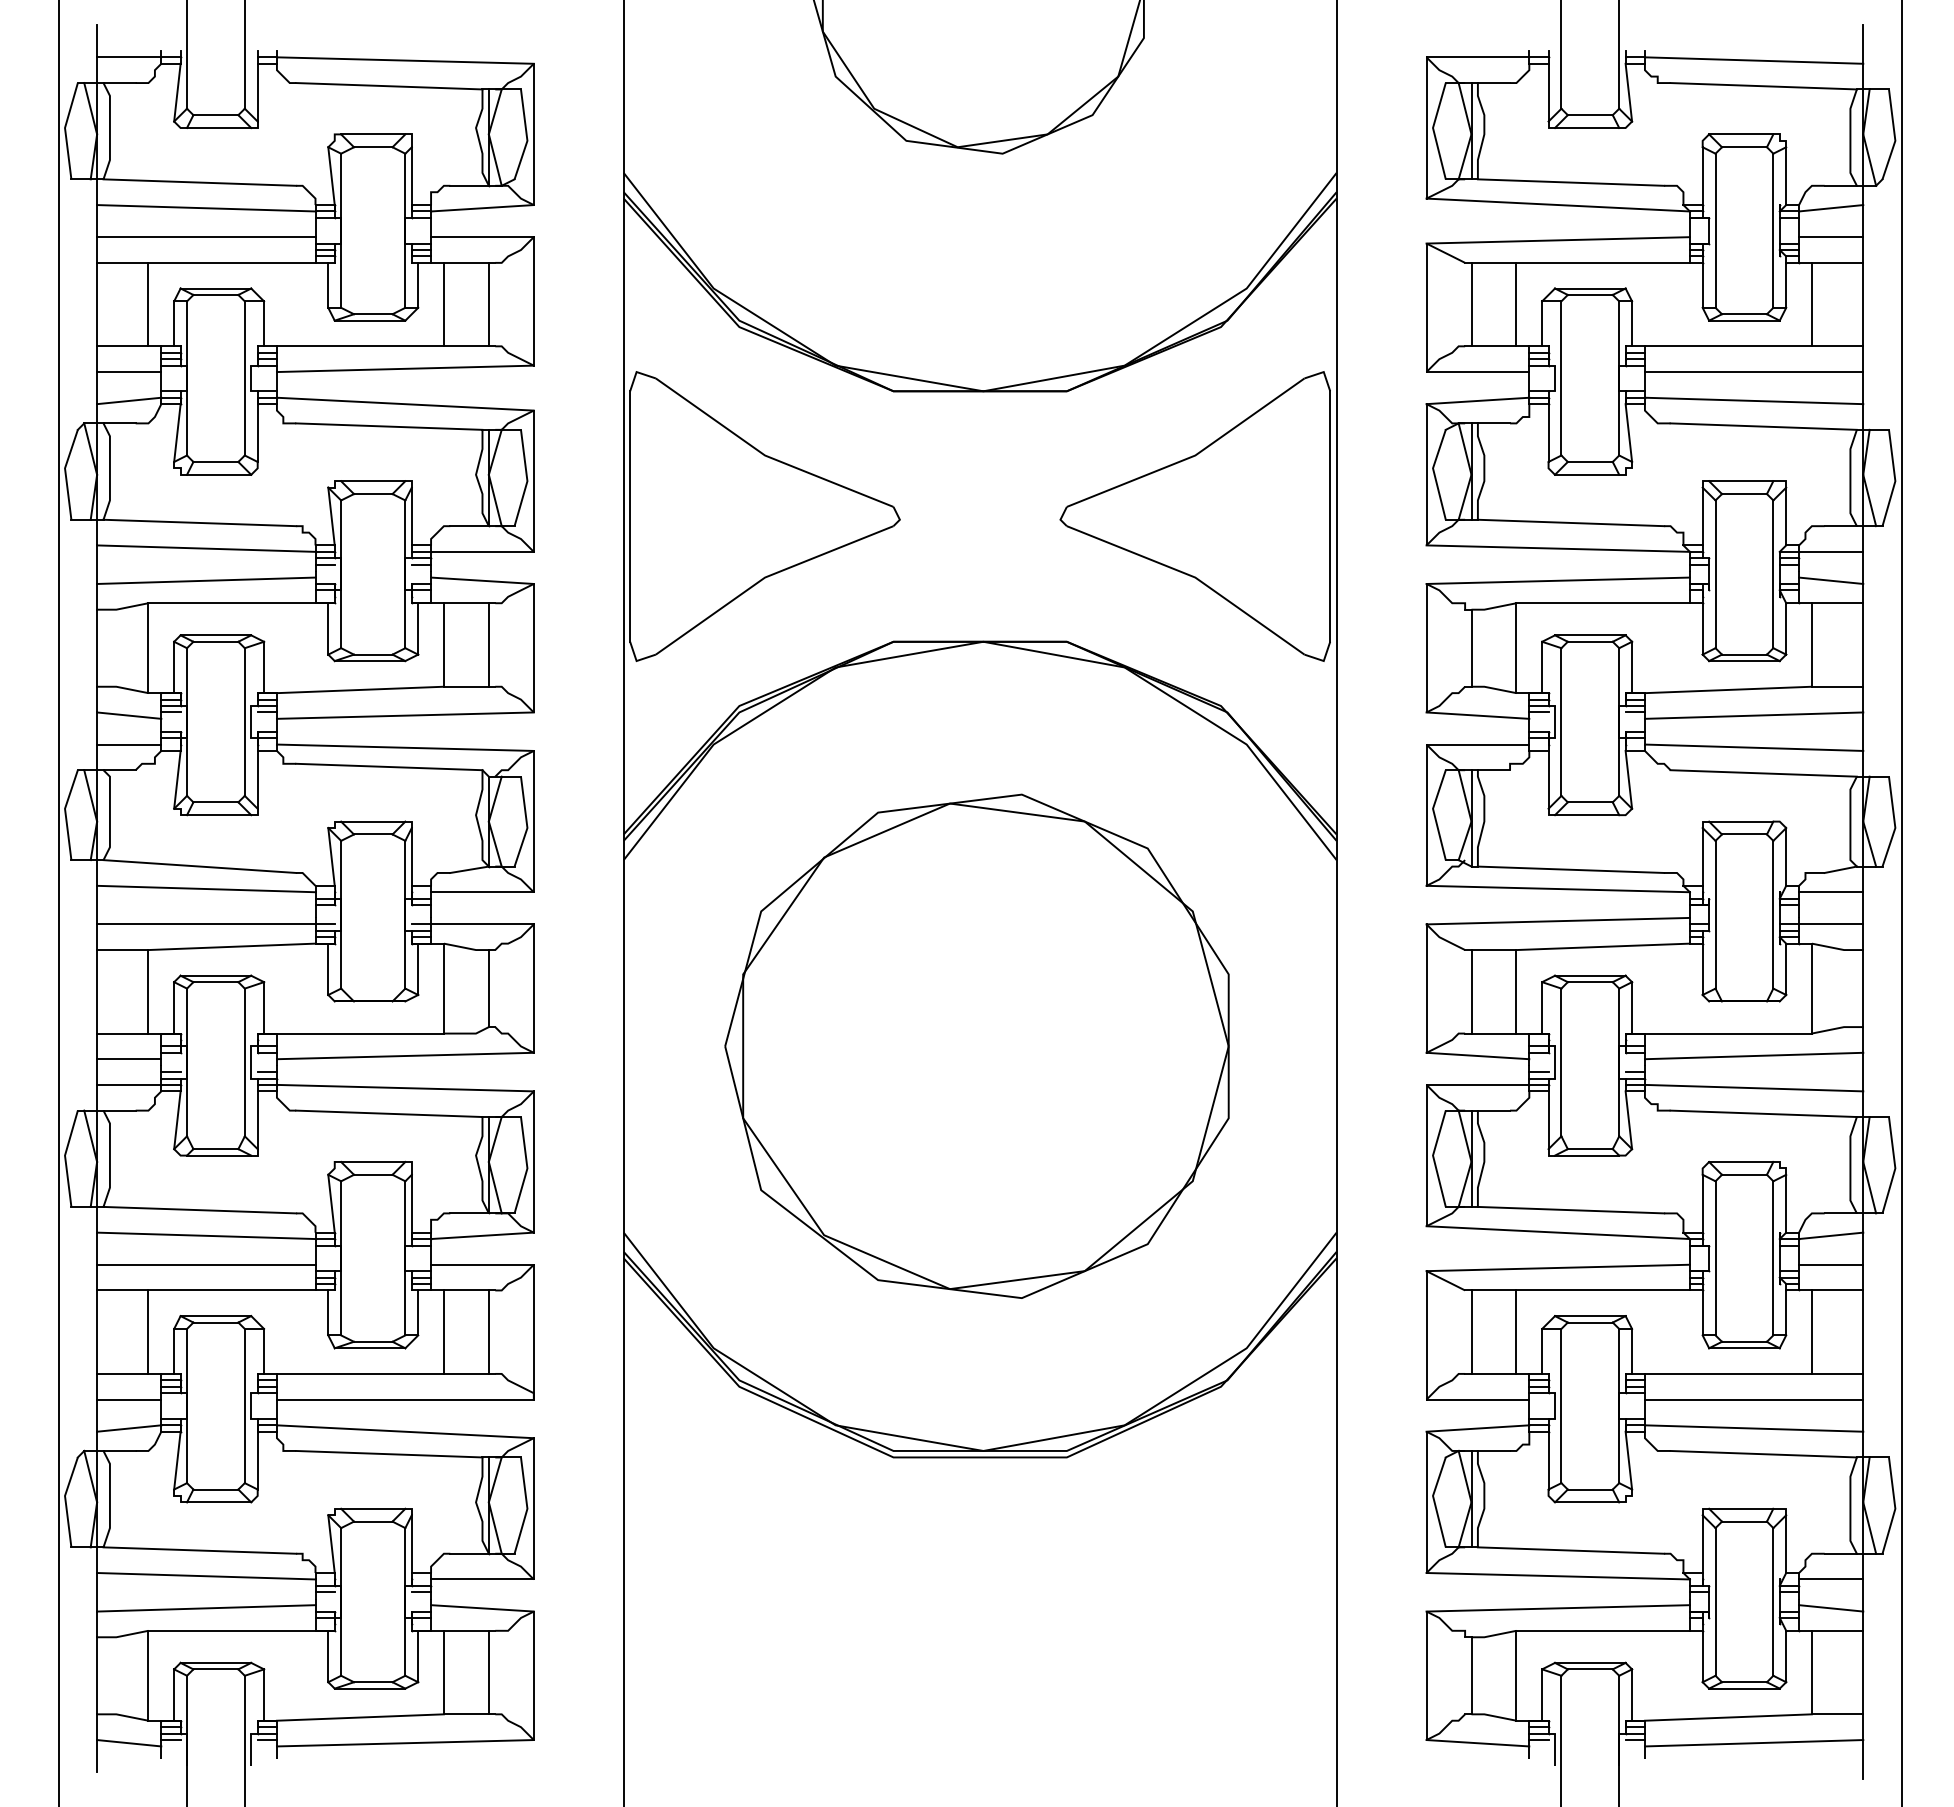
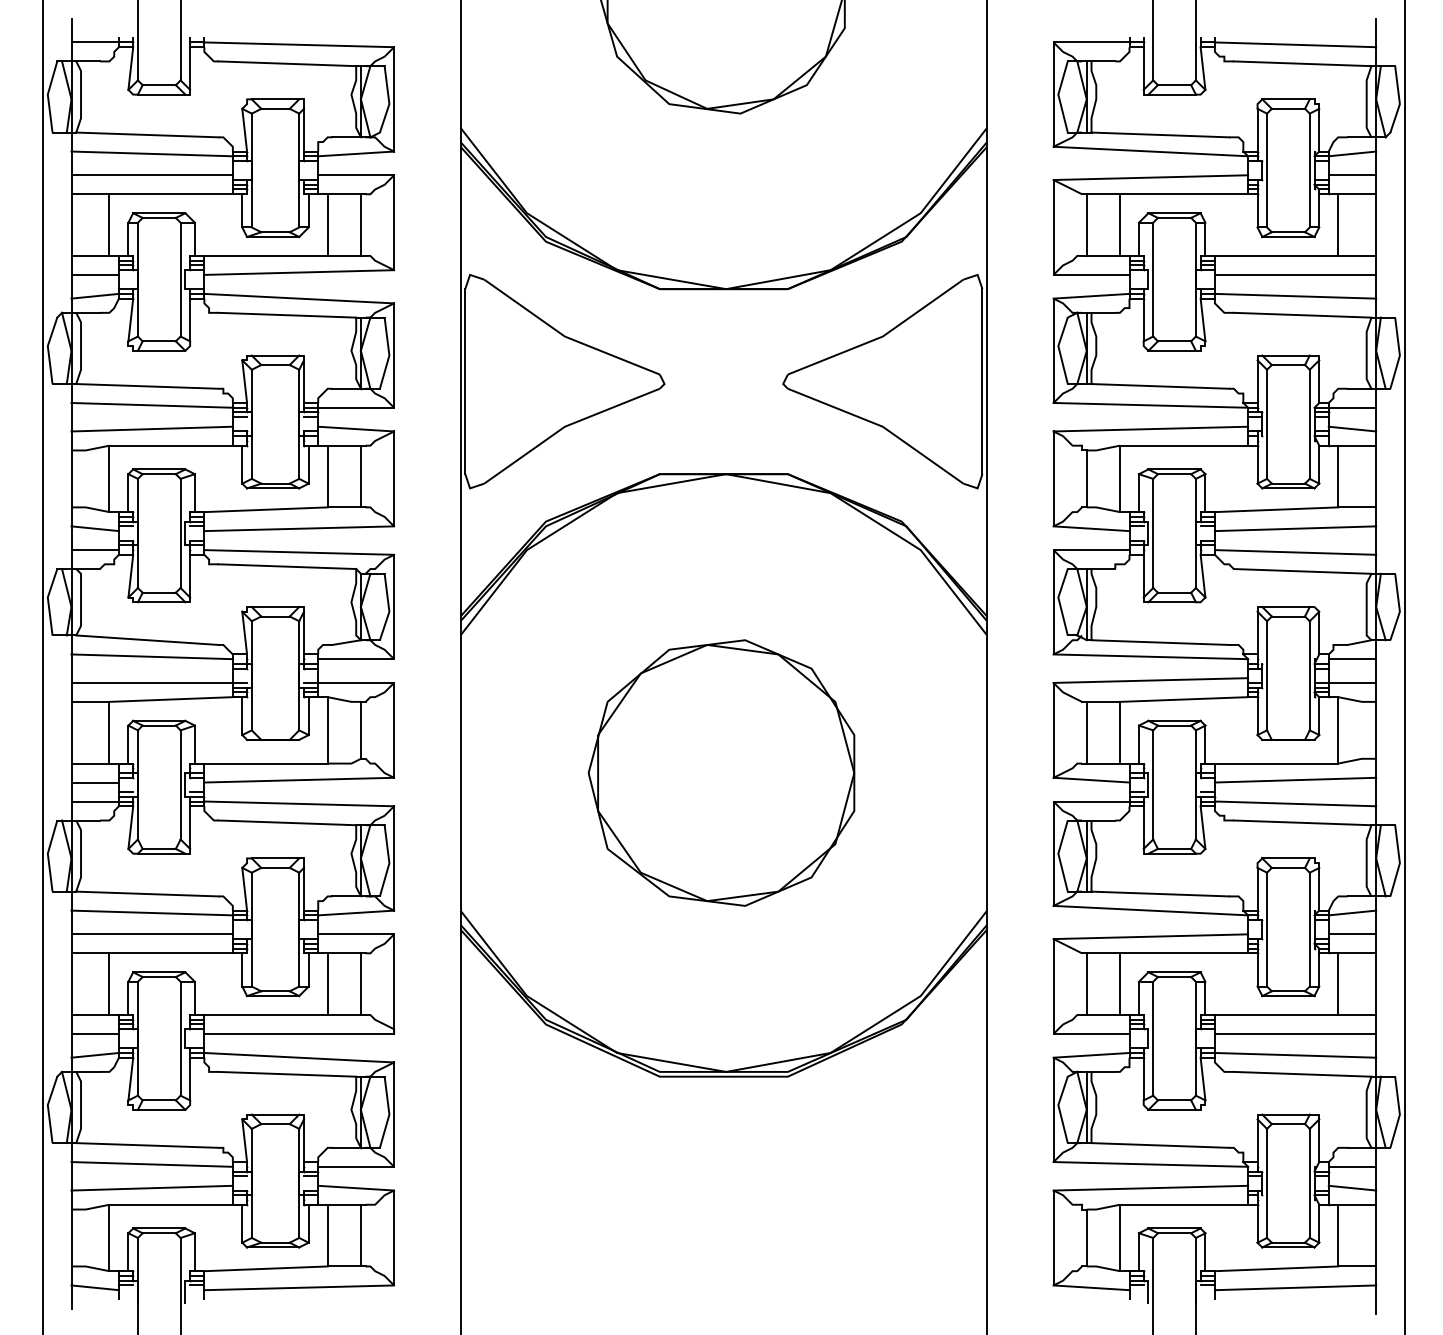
part: (976, 1046) -> (721, 773), size x0.71

